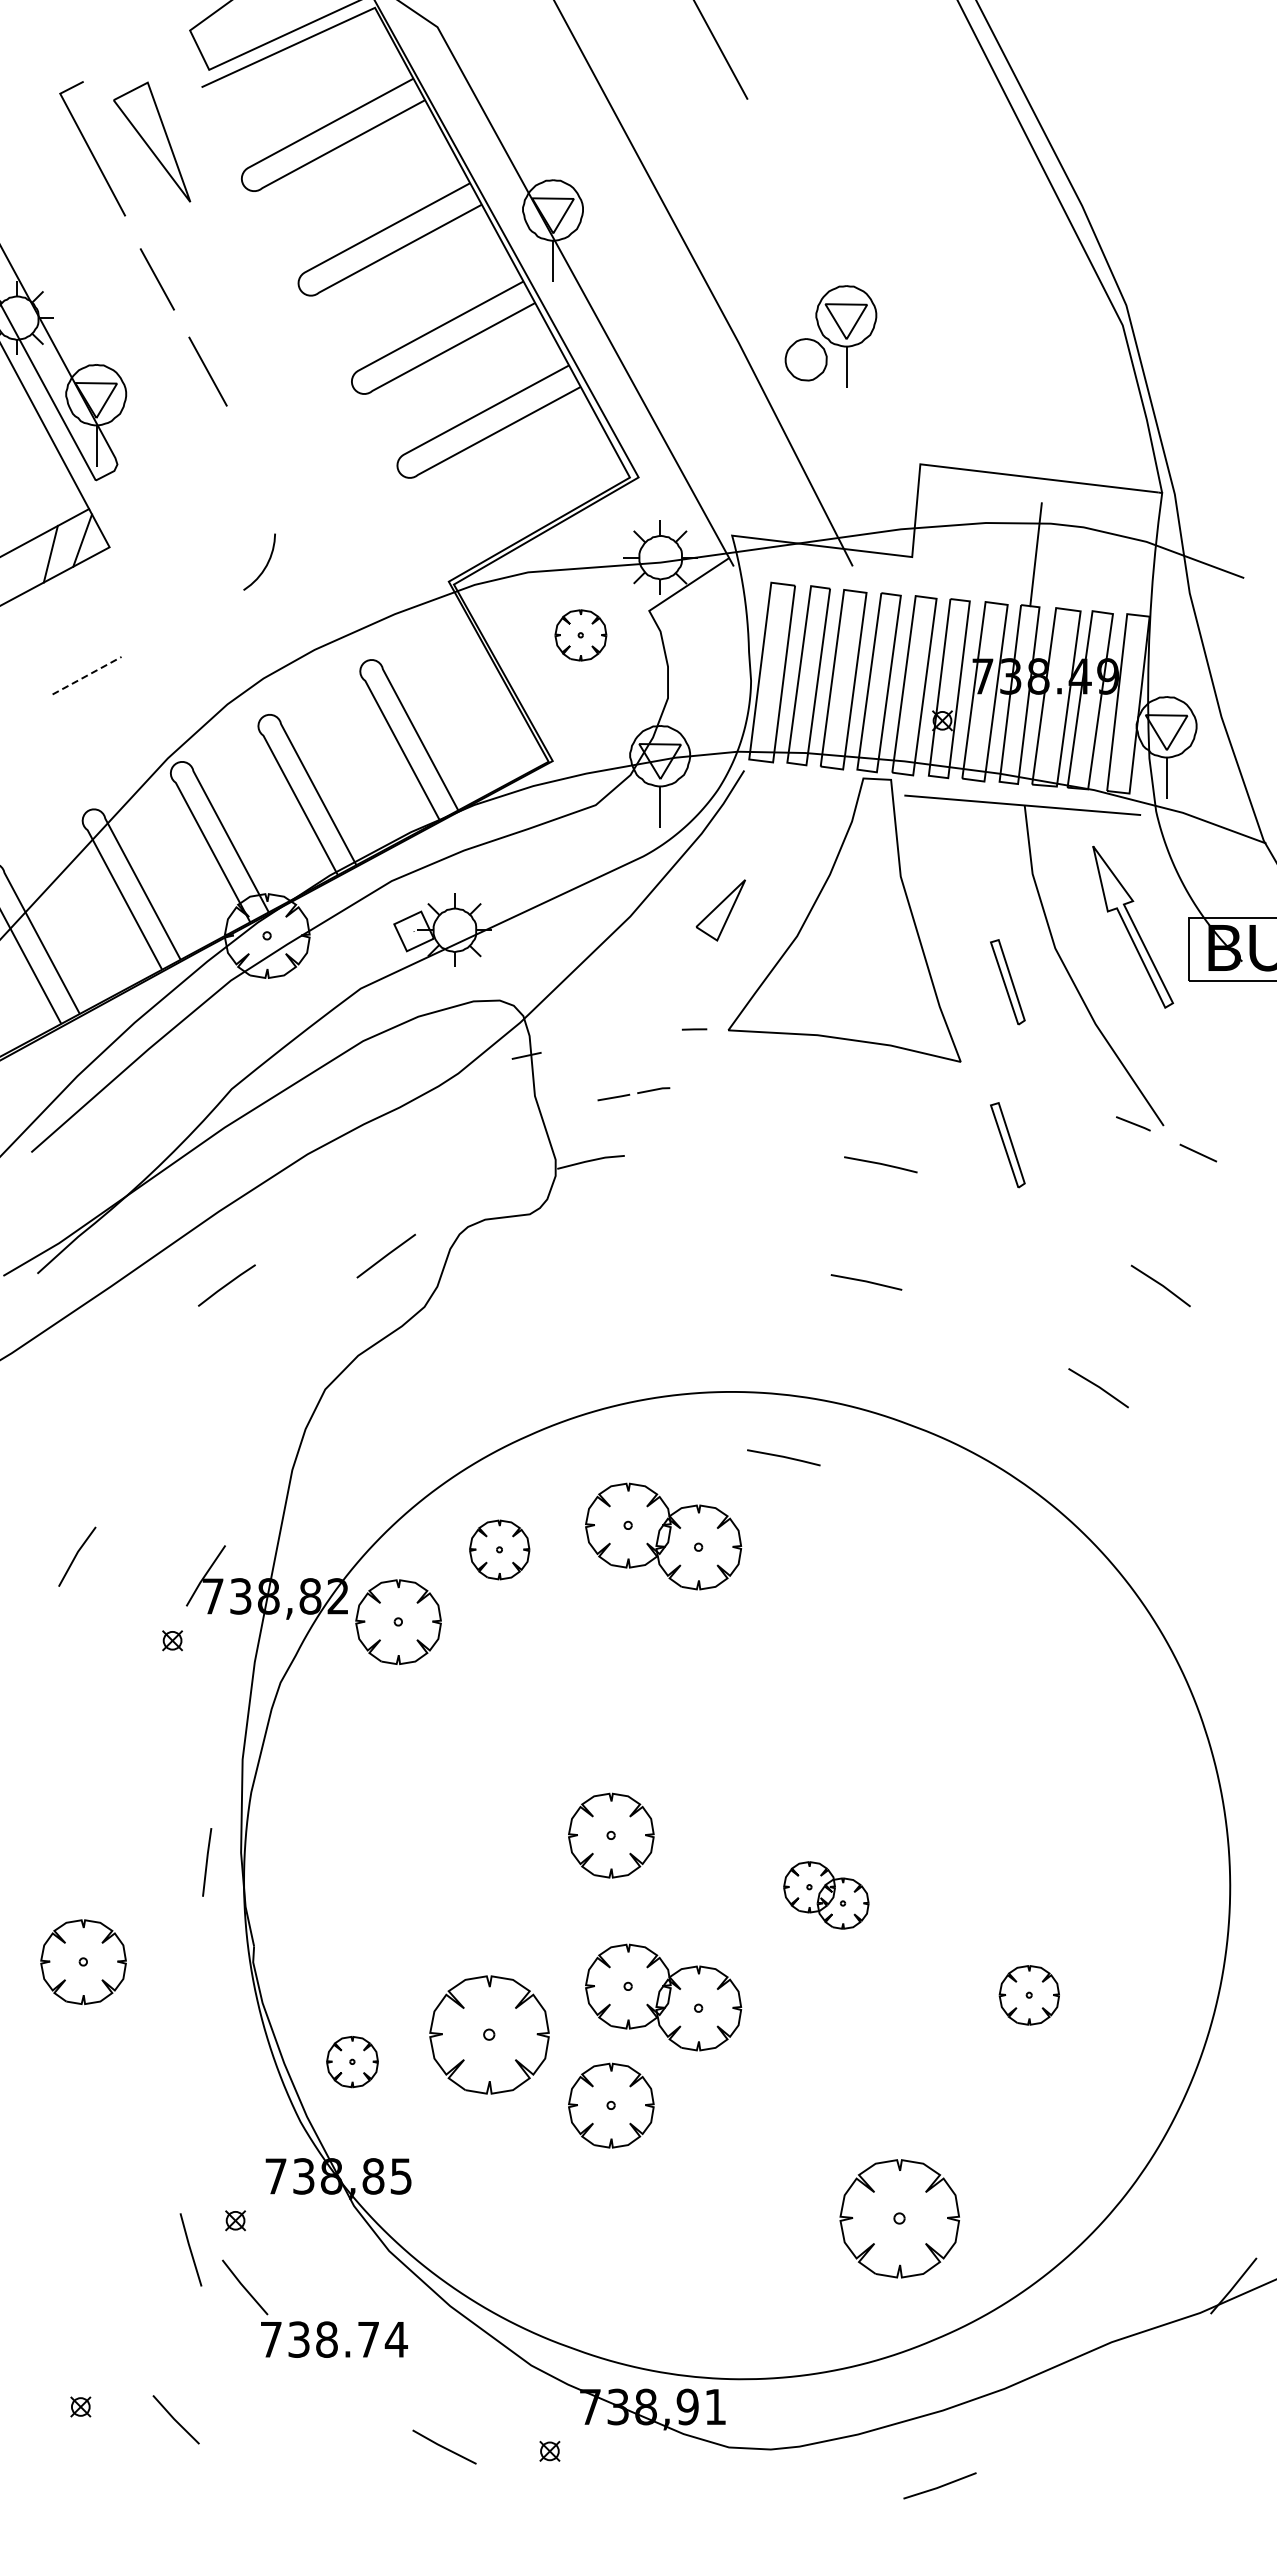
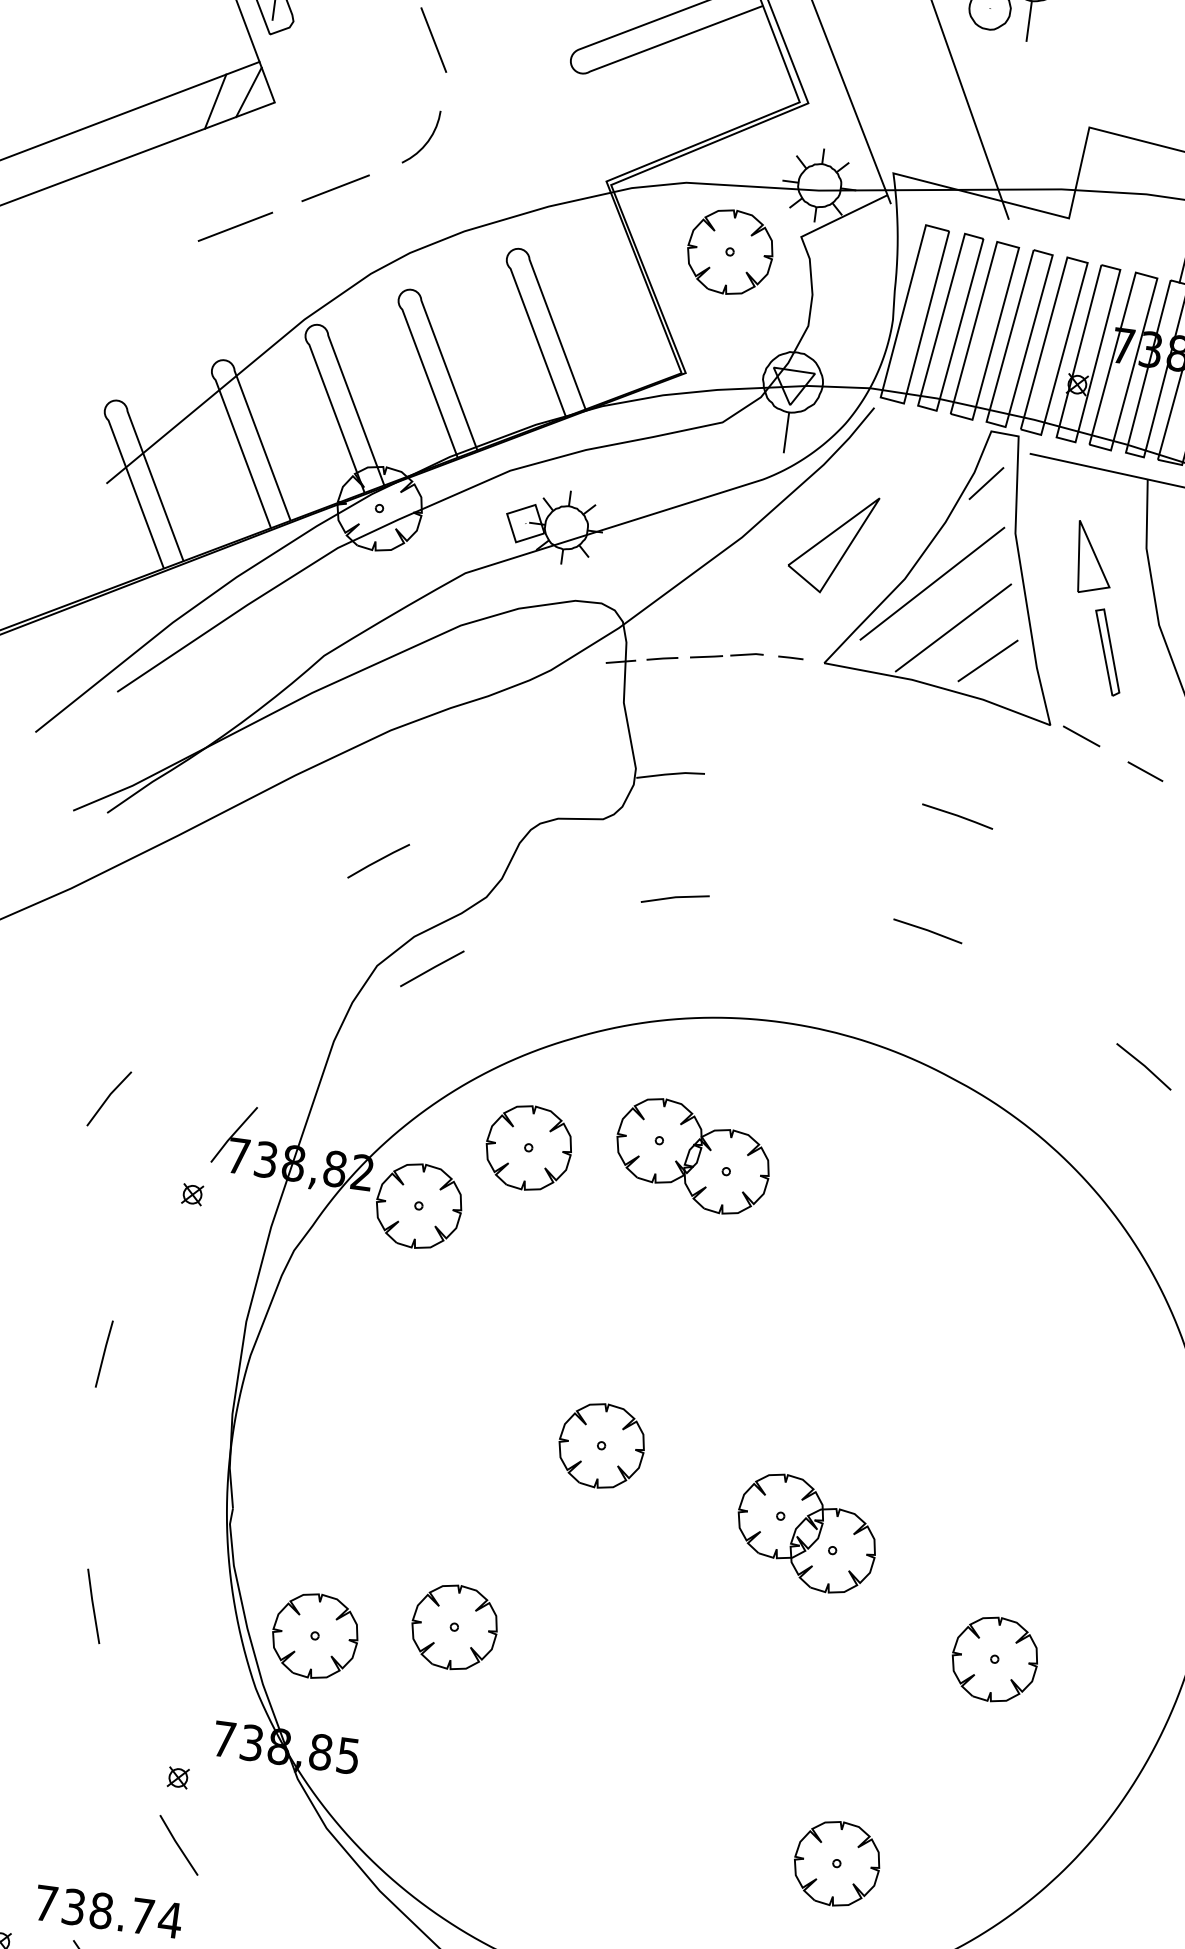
line: (258, 464) -> (433, 40), added
line: (181, 624) -> (335, 188), added
part: (580, 635) -> (729, 252), size x1.67
line: (87, 675) -> (235, 226), dashed -> solid
line: (865, 830) -> (986, 483), added
part: (982, 890) -> (1094, 558), added
part: (720, 910) -> (832, 543), size x1.67
line: (824, 937) -> (931, 583), added
line: (851, 977) -> (953, 627), added
line: (889, 1006) -> (987, 660), added
line: (566, 1047) -> (661, 658), added
line: (992, 1068) -> (1081, 735), added
part: (633, 1094) -> (726, 656), moved
line: (1061, 1095) -> (1145, 771), added
part: (1007, 1145) -> (1085, 814), removed
line: (385, 1255) -> (431, 968), moved
line: (611, 1283) -> (674, 898), added
line: (226, 1285) -> (378, 861), moved
line: (783, 1457) -> (822, 1093), removed
part: (499, 1549) -> (528, 1147), size x1.43
line: (207, 1862) -> (104, 1354), moved
part: (826, 1895) -> (807, 1533), size x1.67
part: (83, 1962) -> (61, 1501), removed
part: (1029, 1995) -> (995, 1659), size x1.43
part: (663, 1997) -> (632, 1613), removed
part: (489, 2034) -> (454, 1626), size x0.71
part: (352, 2061) -> (315, 1635), size x1.67
part: (611, 2105) -> (566, 1713), removed
part: (899, 2218) -> (836, 1863), size x0.71
line: (190, 2249) -> (93, 1605), moved
text: (334, 2339) -> (108, 1911), moved

